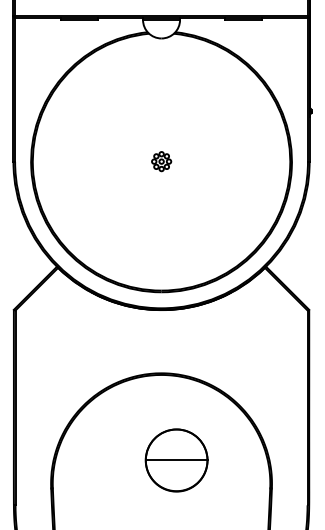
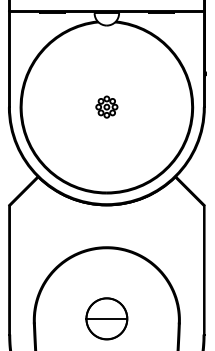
part: (160, 160) -> (106, 106), size x1.67
part: (176, 459) -> (106, 318), moved

